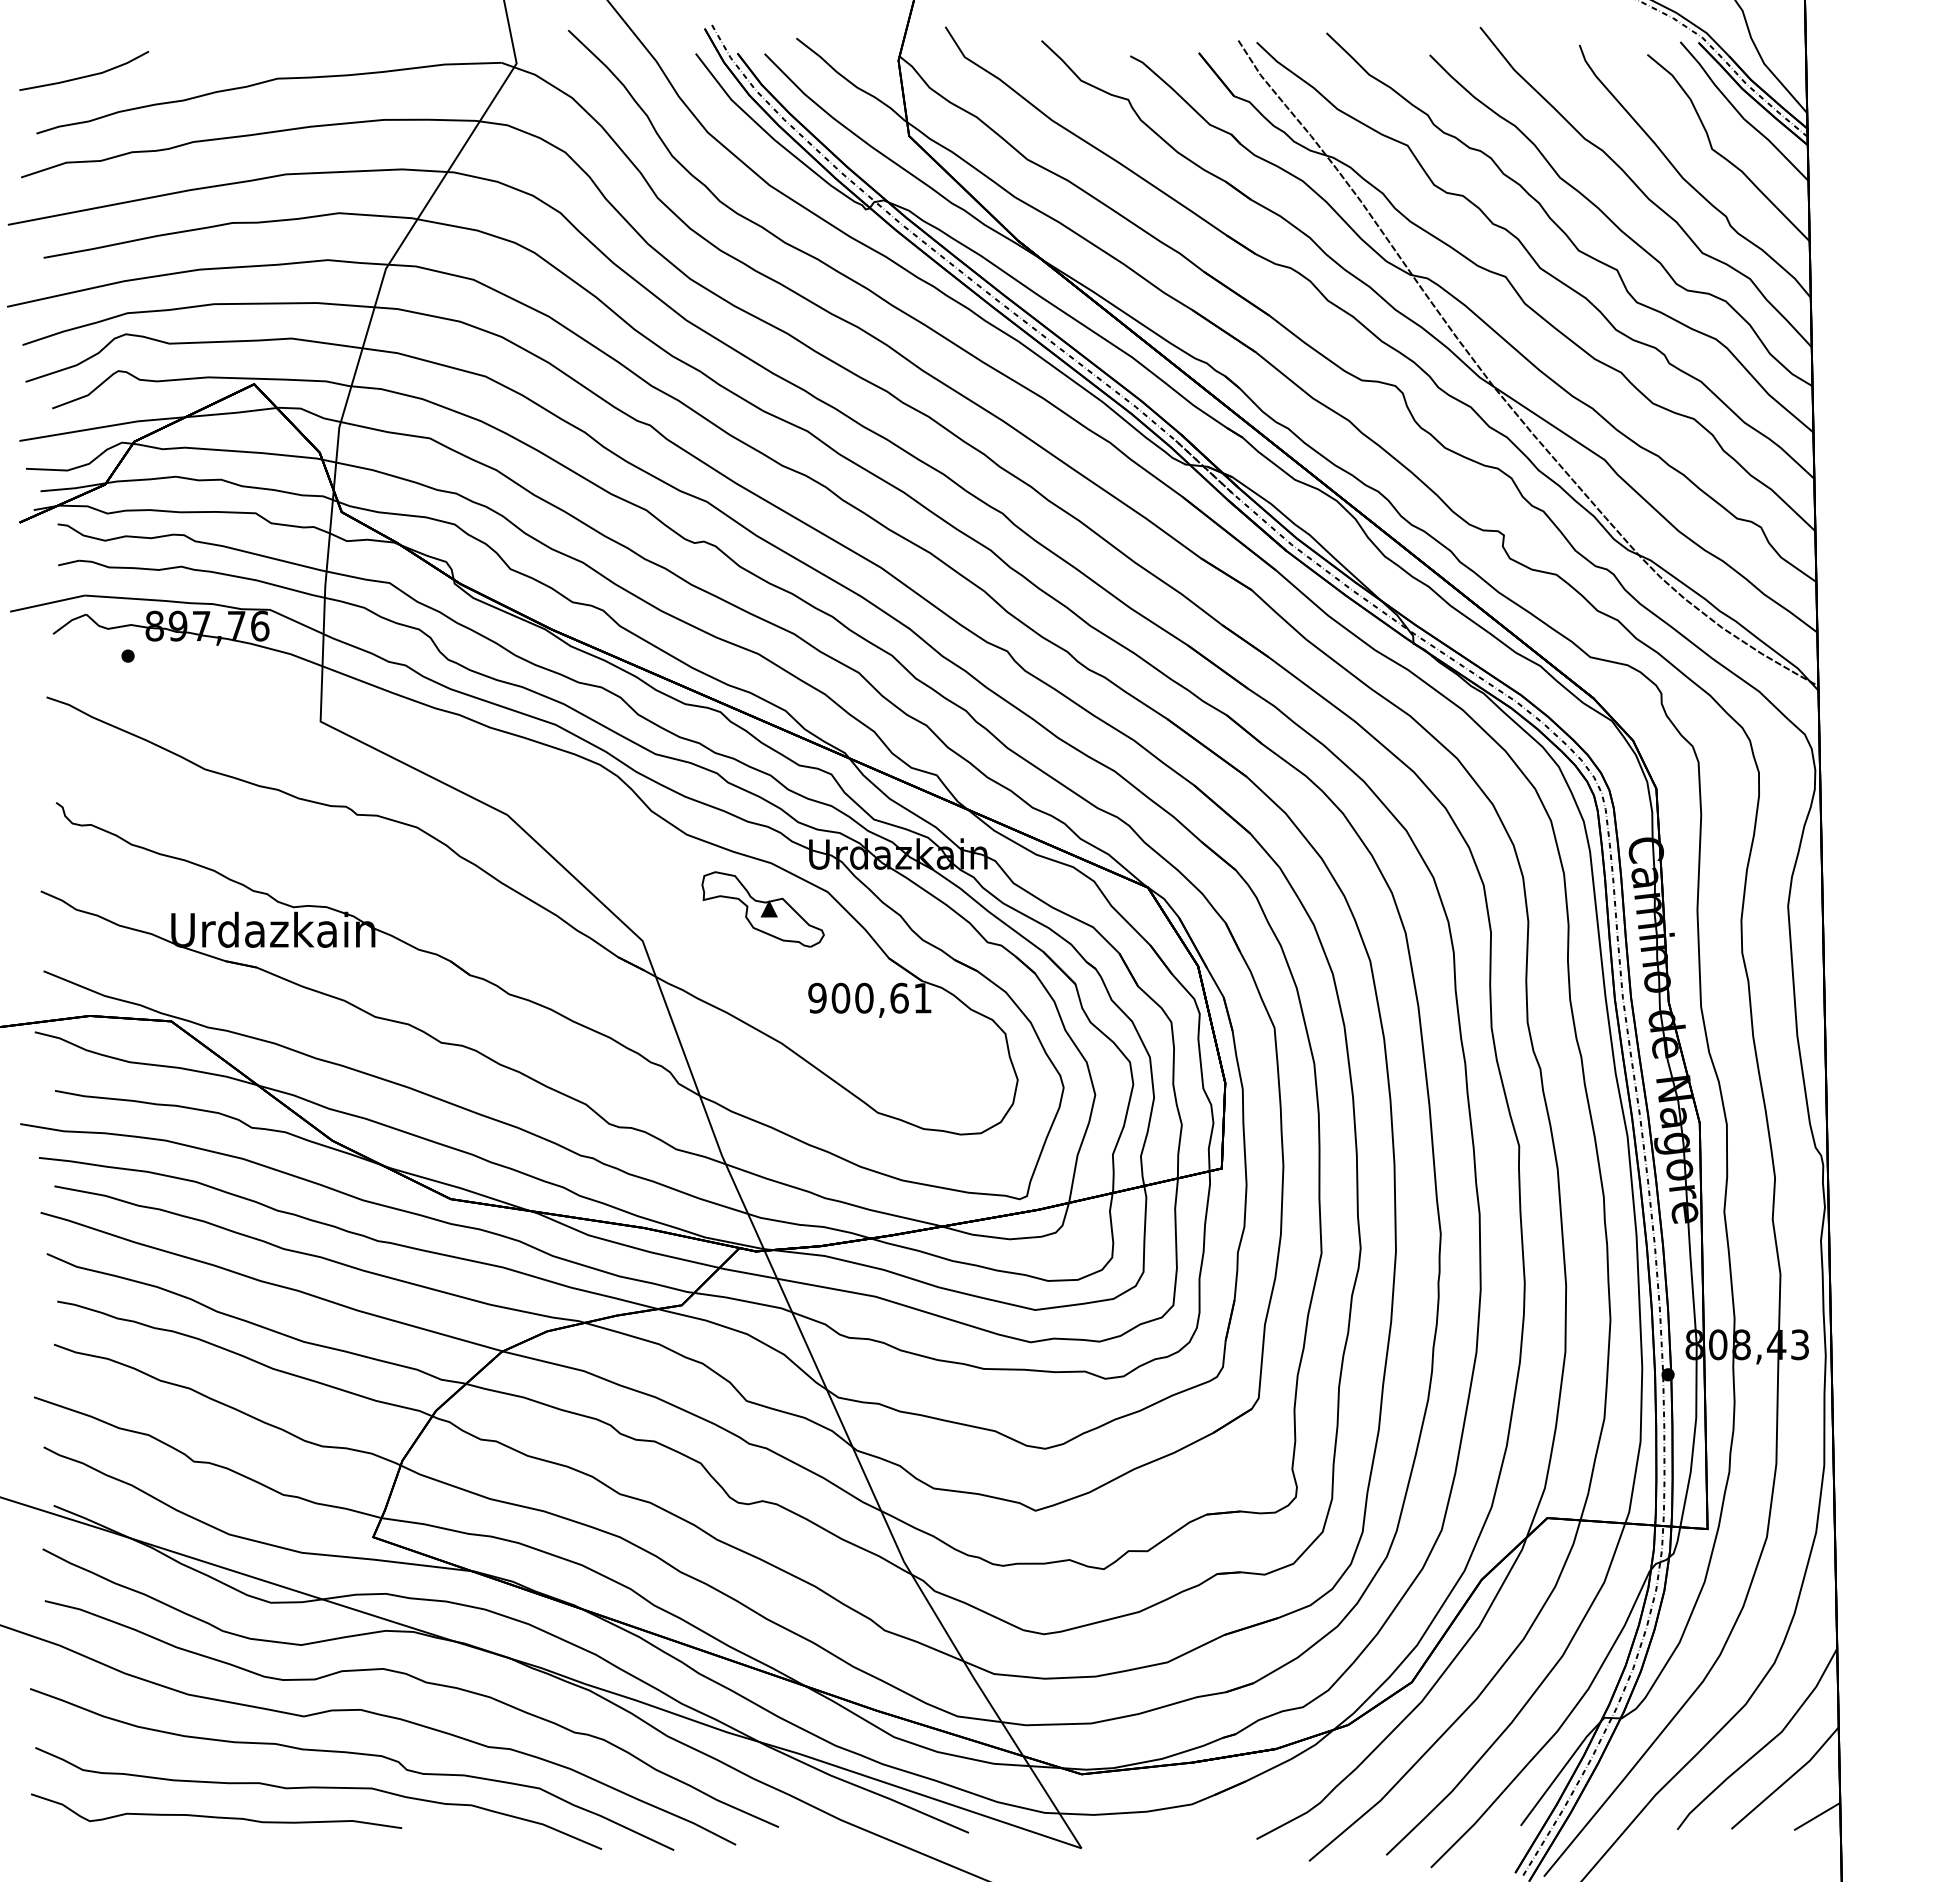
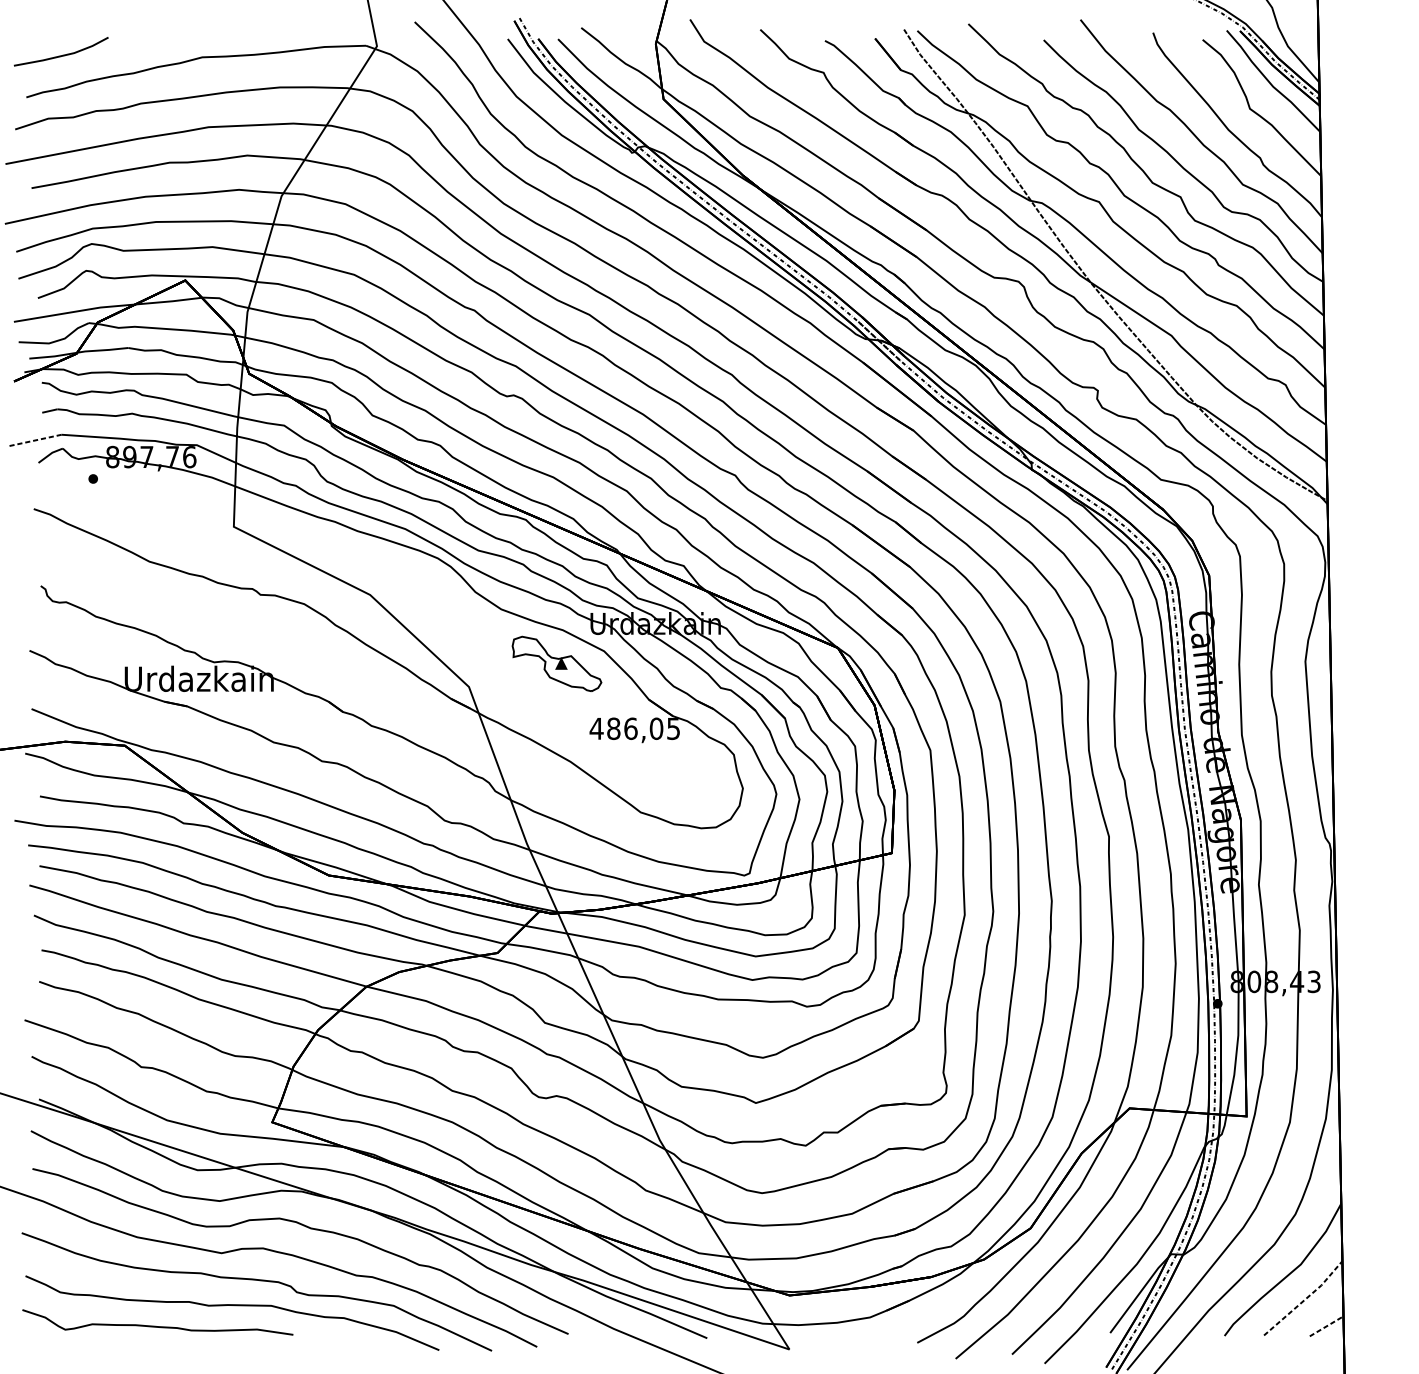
line: (46, 603) -> (33, 440), solid -> dashed
text: (869, 997) -> (634, 728), 900,61 -> 486,05
line: (1788, 1779) -> (1305, 1299), solid -> dashed
line: (1817, 1816) -> (1326, 1326), solid -> dashed

